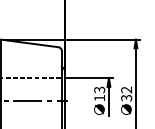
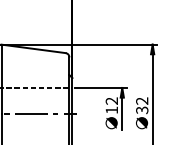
text: (99, 89) -> (111, 100), 13 -> 12

